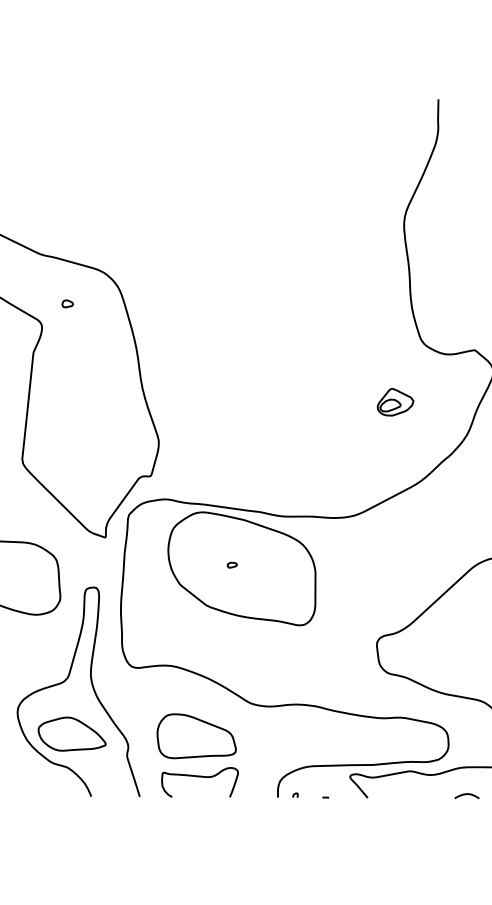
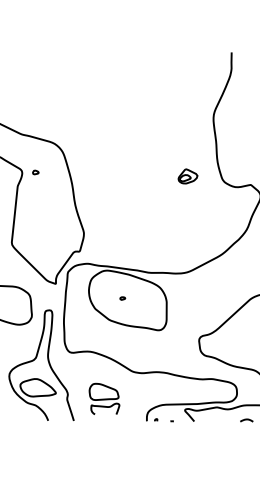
part: (67, 303) -> (35, 172), moved
part: (394, 402) -> (187, 176), moved
part: (197, 754) -> (104, 398), size x0.7

